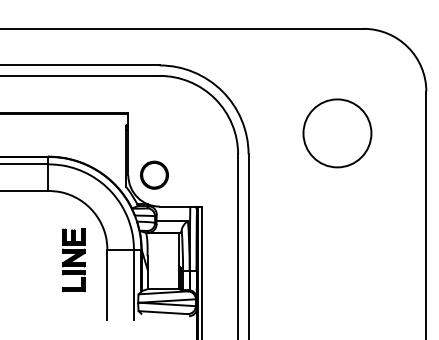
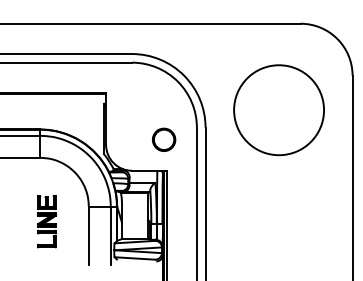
circle: (337, 133) -> (279, 110), size x1.6
circle: (154, 174) -> (164, 139), moved
part: (73, 260) -> (46, 221), moved

